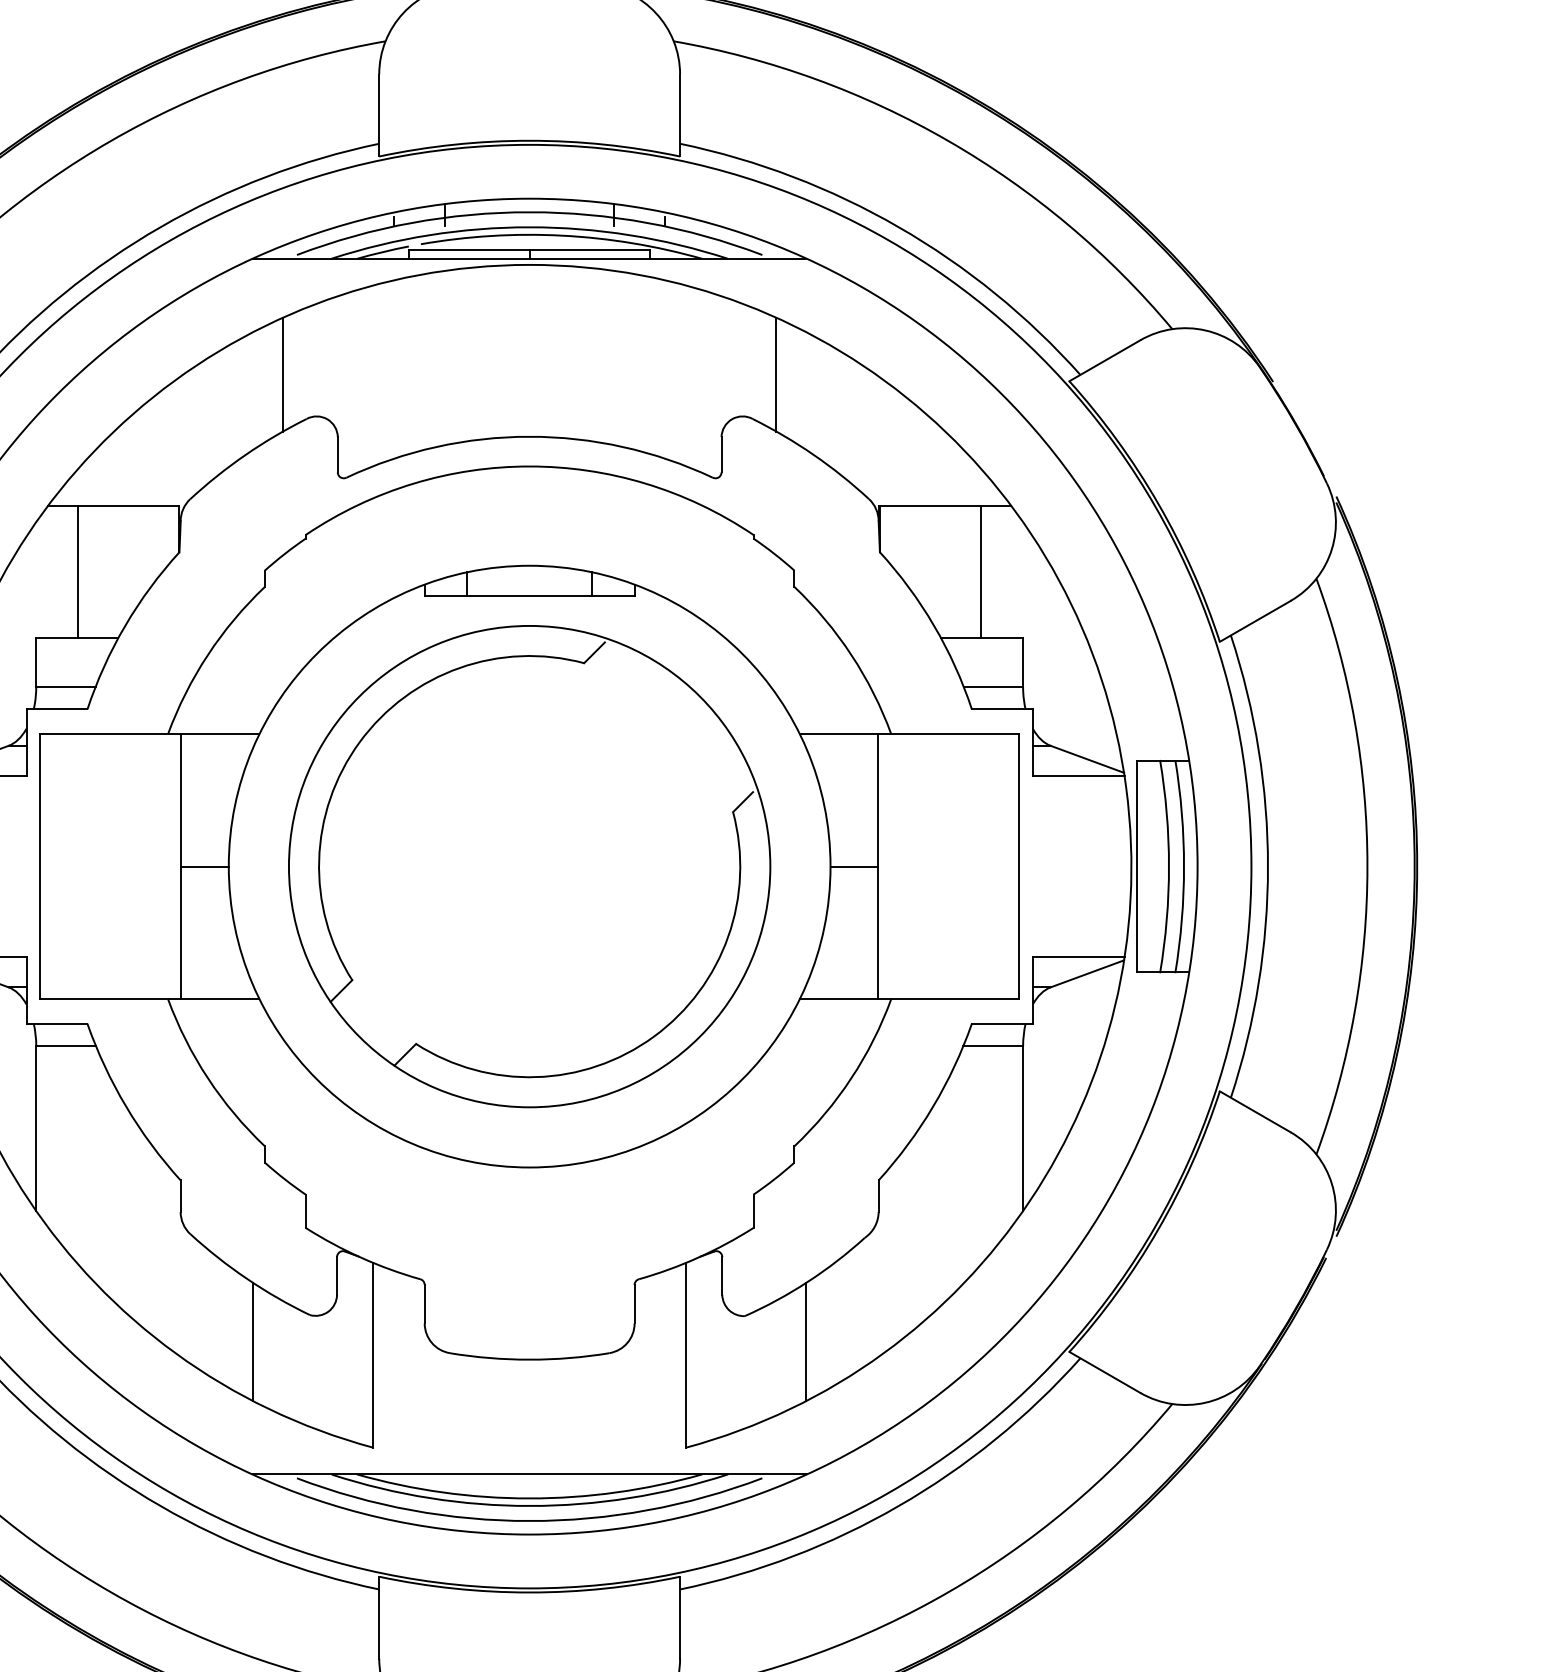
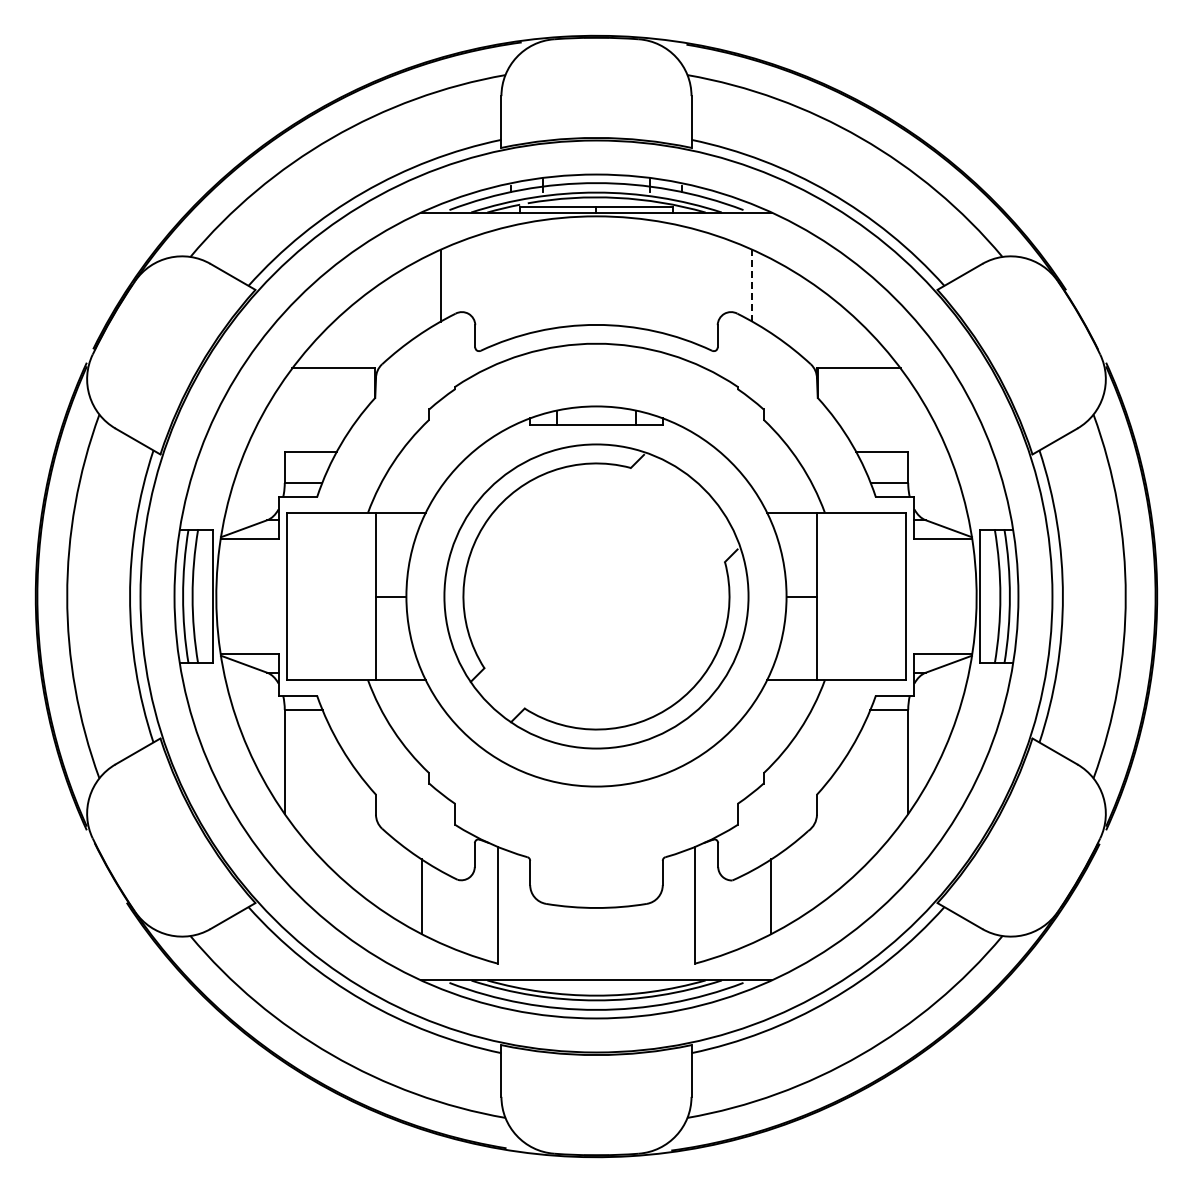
line: (776, 374) -> (752, 285), solid -> dashed
line: (78, 572) -> (311, 410), removed
line: (980, 572) -> (881, 410), removed

